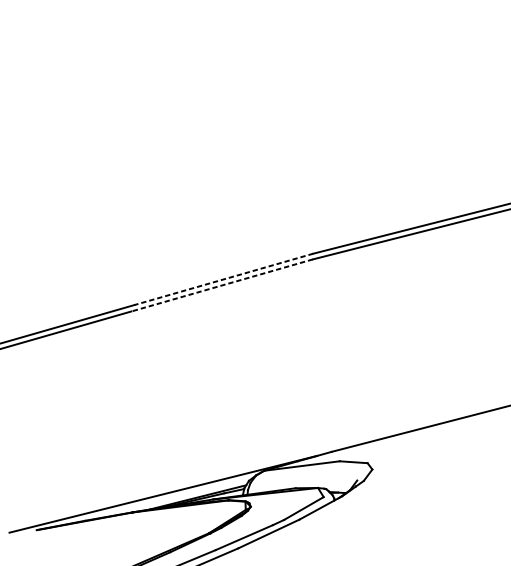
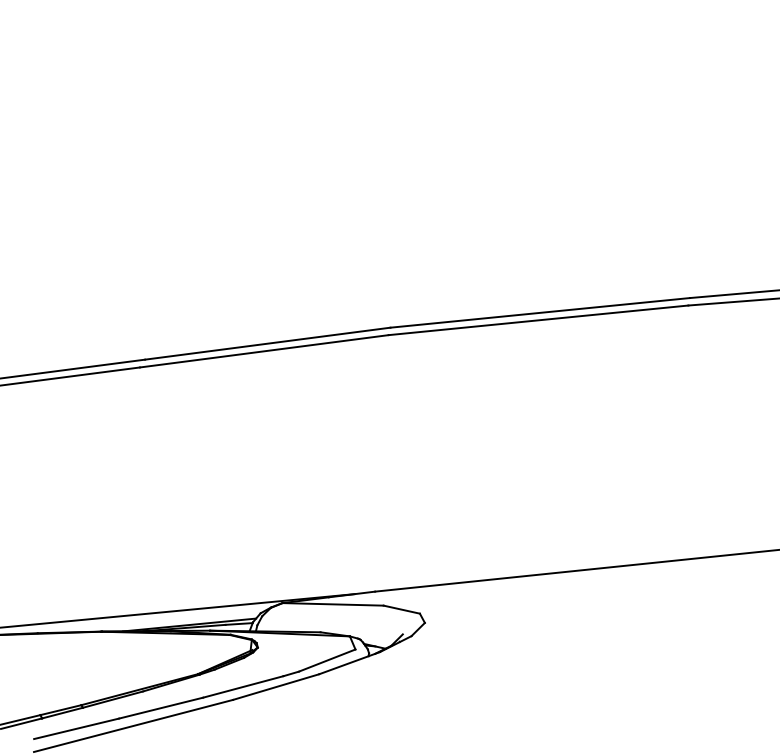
line: (223, 279) -> (267, 343), dashed -> solid
line: (221, 285) -> (263, 351), dashed -> solid

